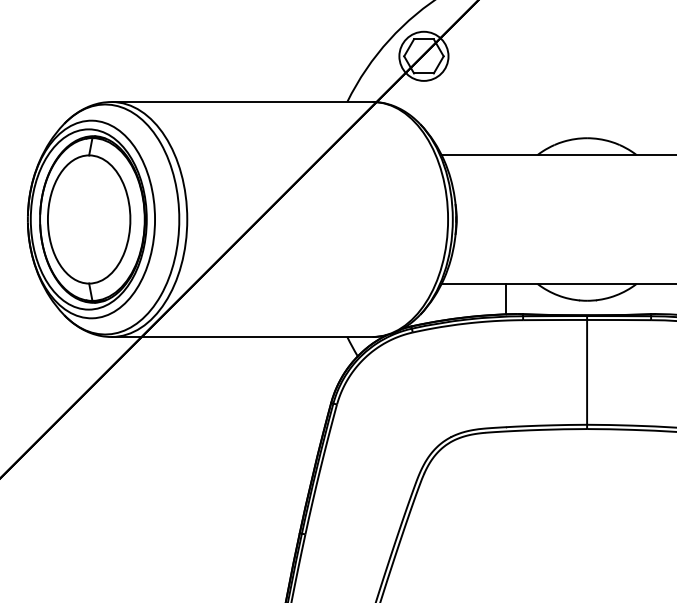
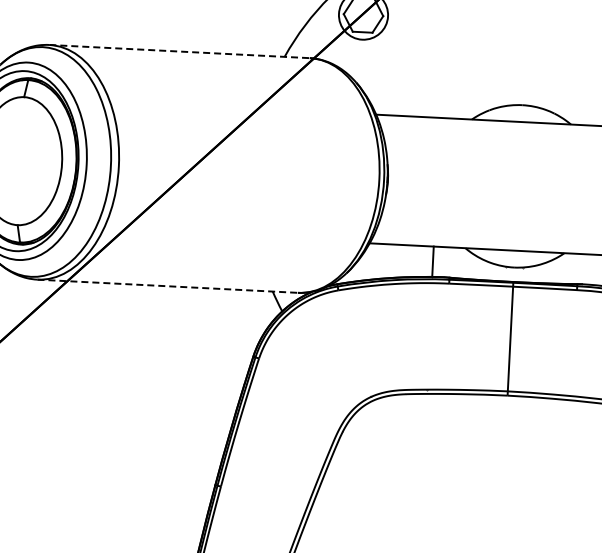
line: (242, 102) -> (179, 52), solid -> dashed
line: (242, 337) -> (168, 286), solid -> dashed

